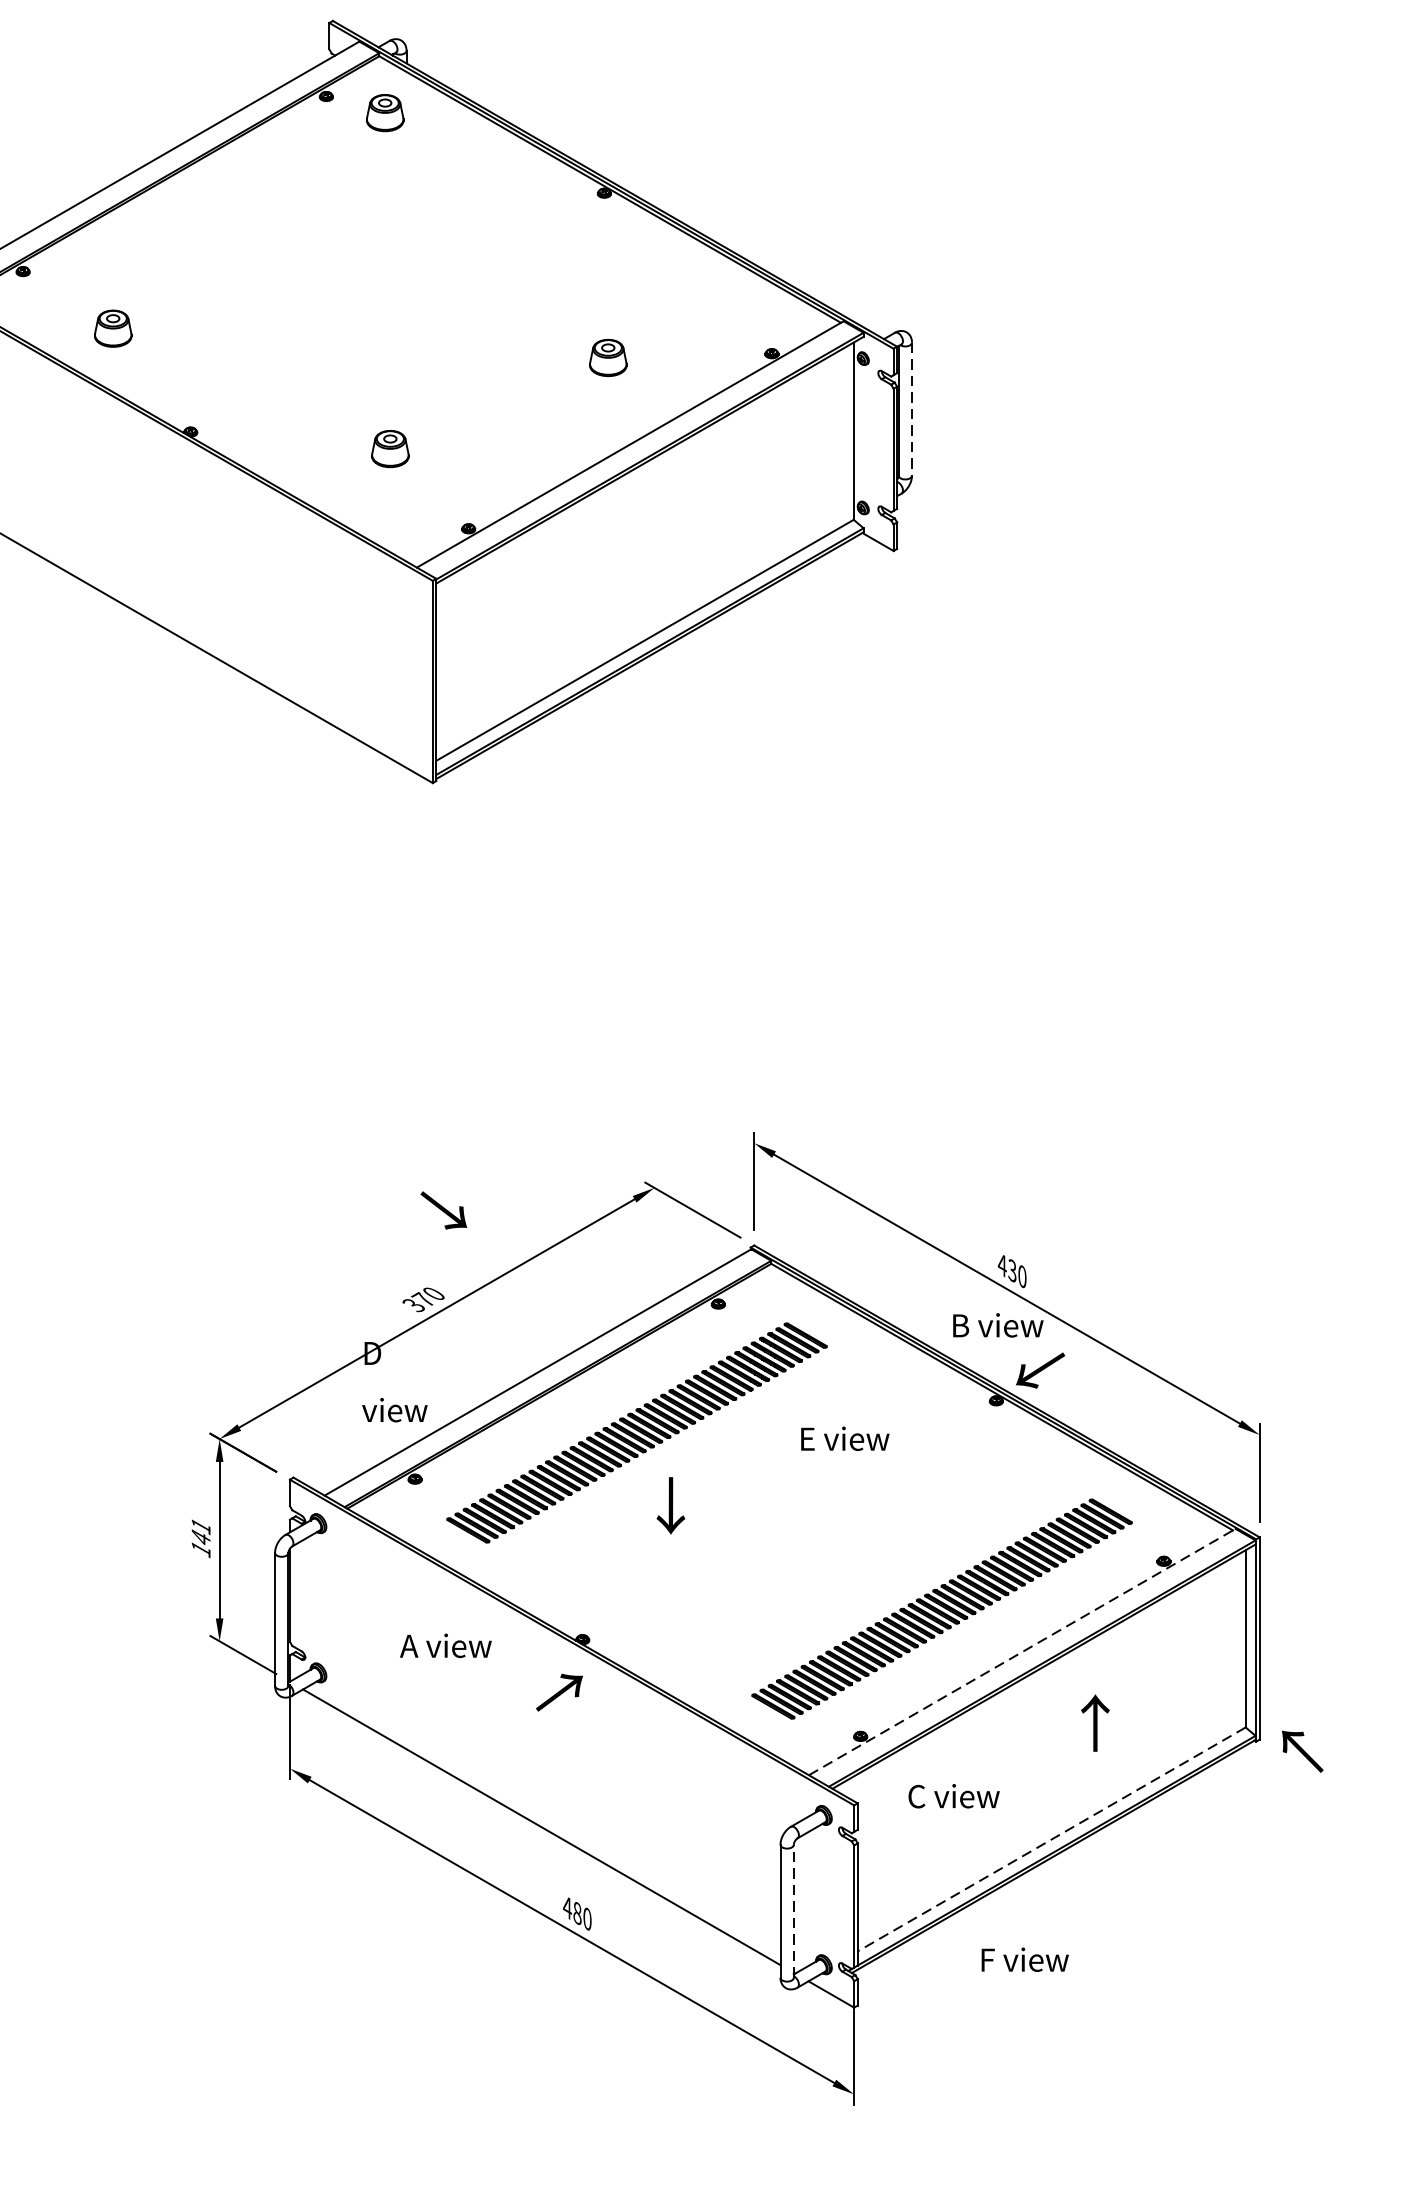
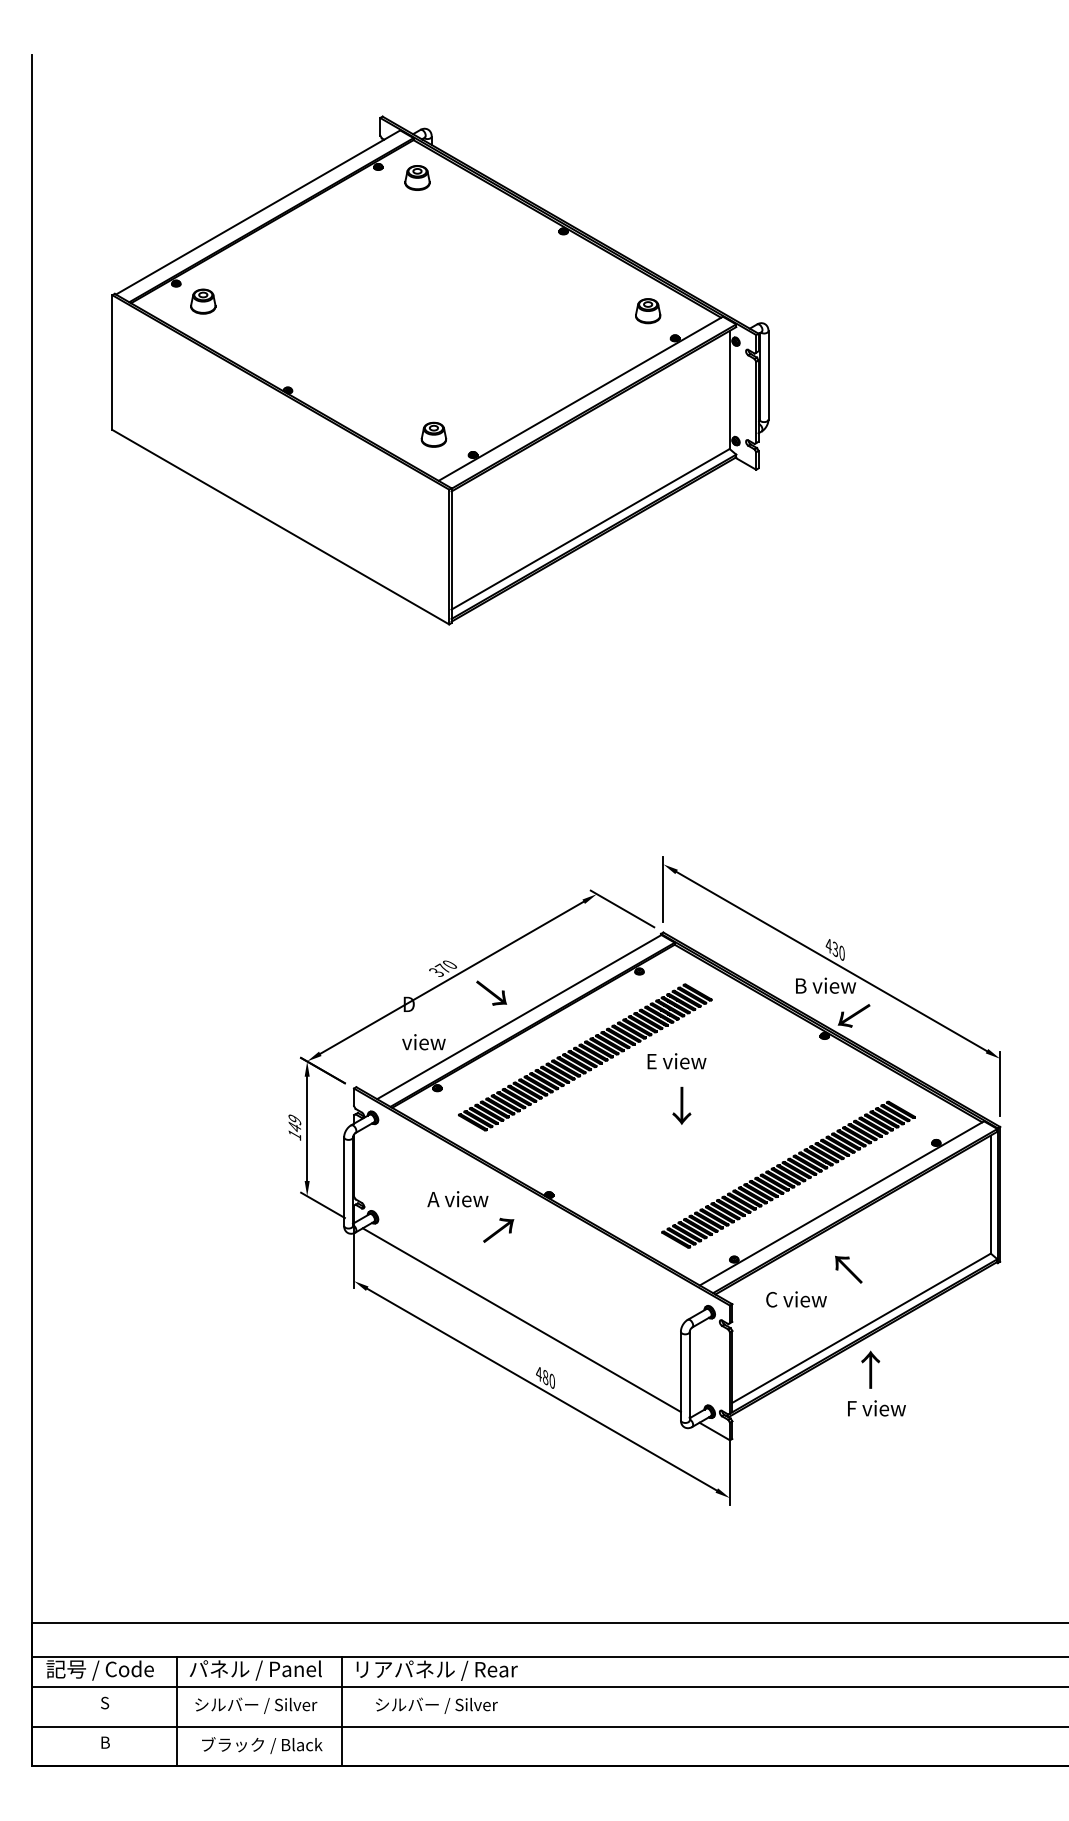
part: (113, 328) -> (203, 301), moved
part: (608, 358) -> (648, 311), moved
line: (912, 409) -> (768, 375), dashed -> solid
part: (389, 448) -> (433, 434), moved
text: (443, 1209) -> (491, 992), moved
text: (844, 1439) -> (676, 1061), moved
text: (670, 1505) -> (681, 1105), moved
text: (200, 1526) -> (294, 1119), 141 -> 149
line: (1023, 1652) -> (842, 1203), dashed -> solid
text: (559, 1691) -> (498, 1229), moved
text: (1095, 1722) -> (870, 1369), moved
text: (1302, 1751) -> (848, 1269), moved
line: (1051, 1839) -> (861, 1328), dashed -> solid
line: (793, 1910) -> (689, 1375), dashed -> solid
text: (1024, 1959) -> (876, 1408), moved

